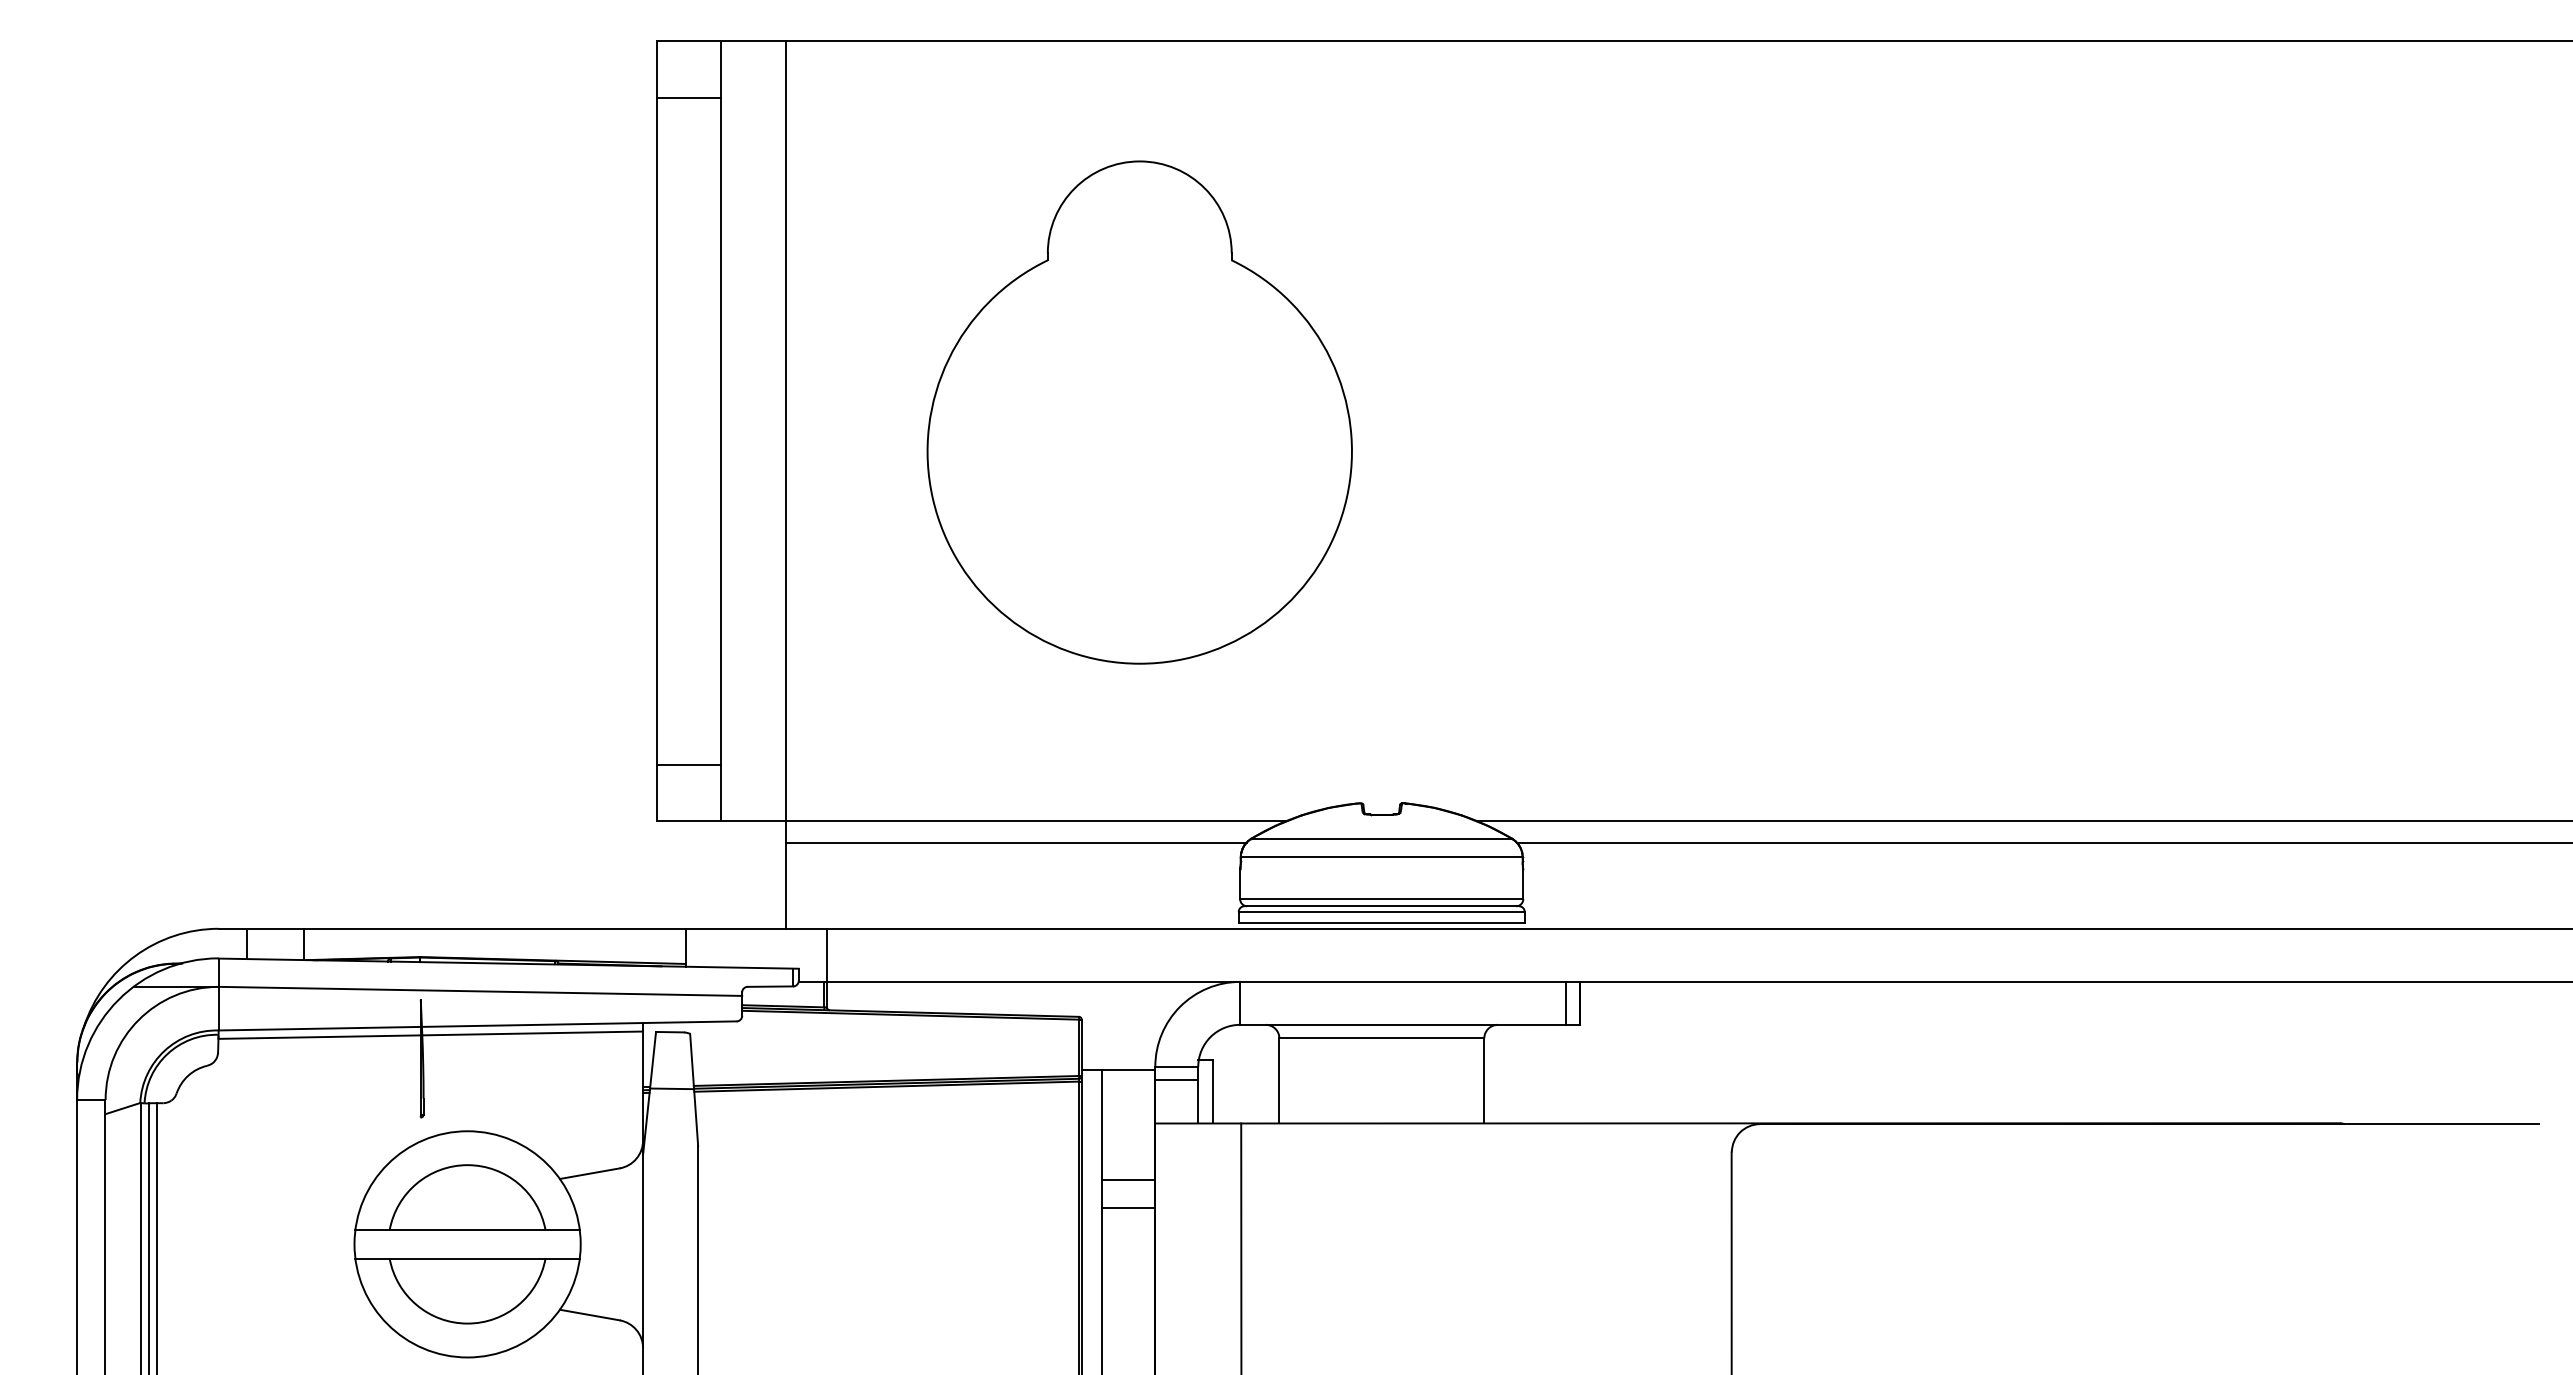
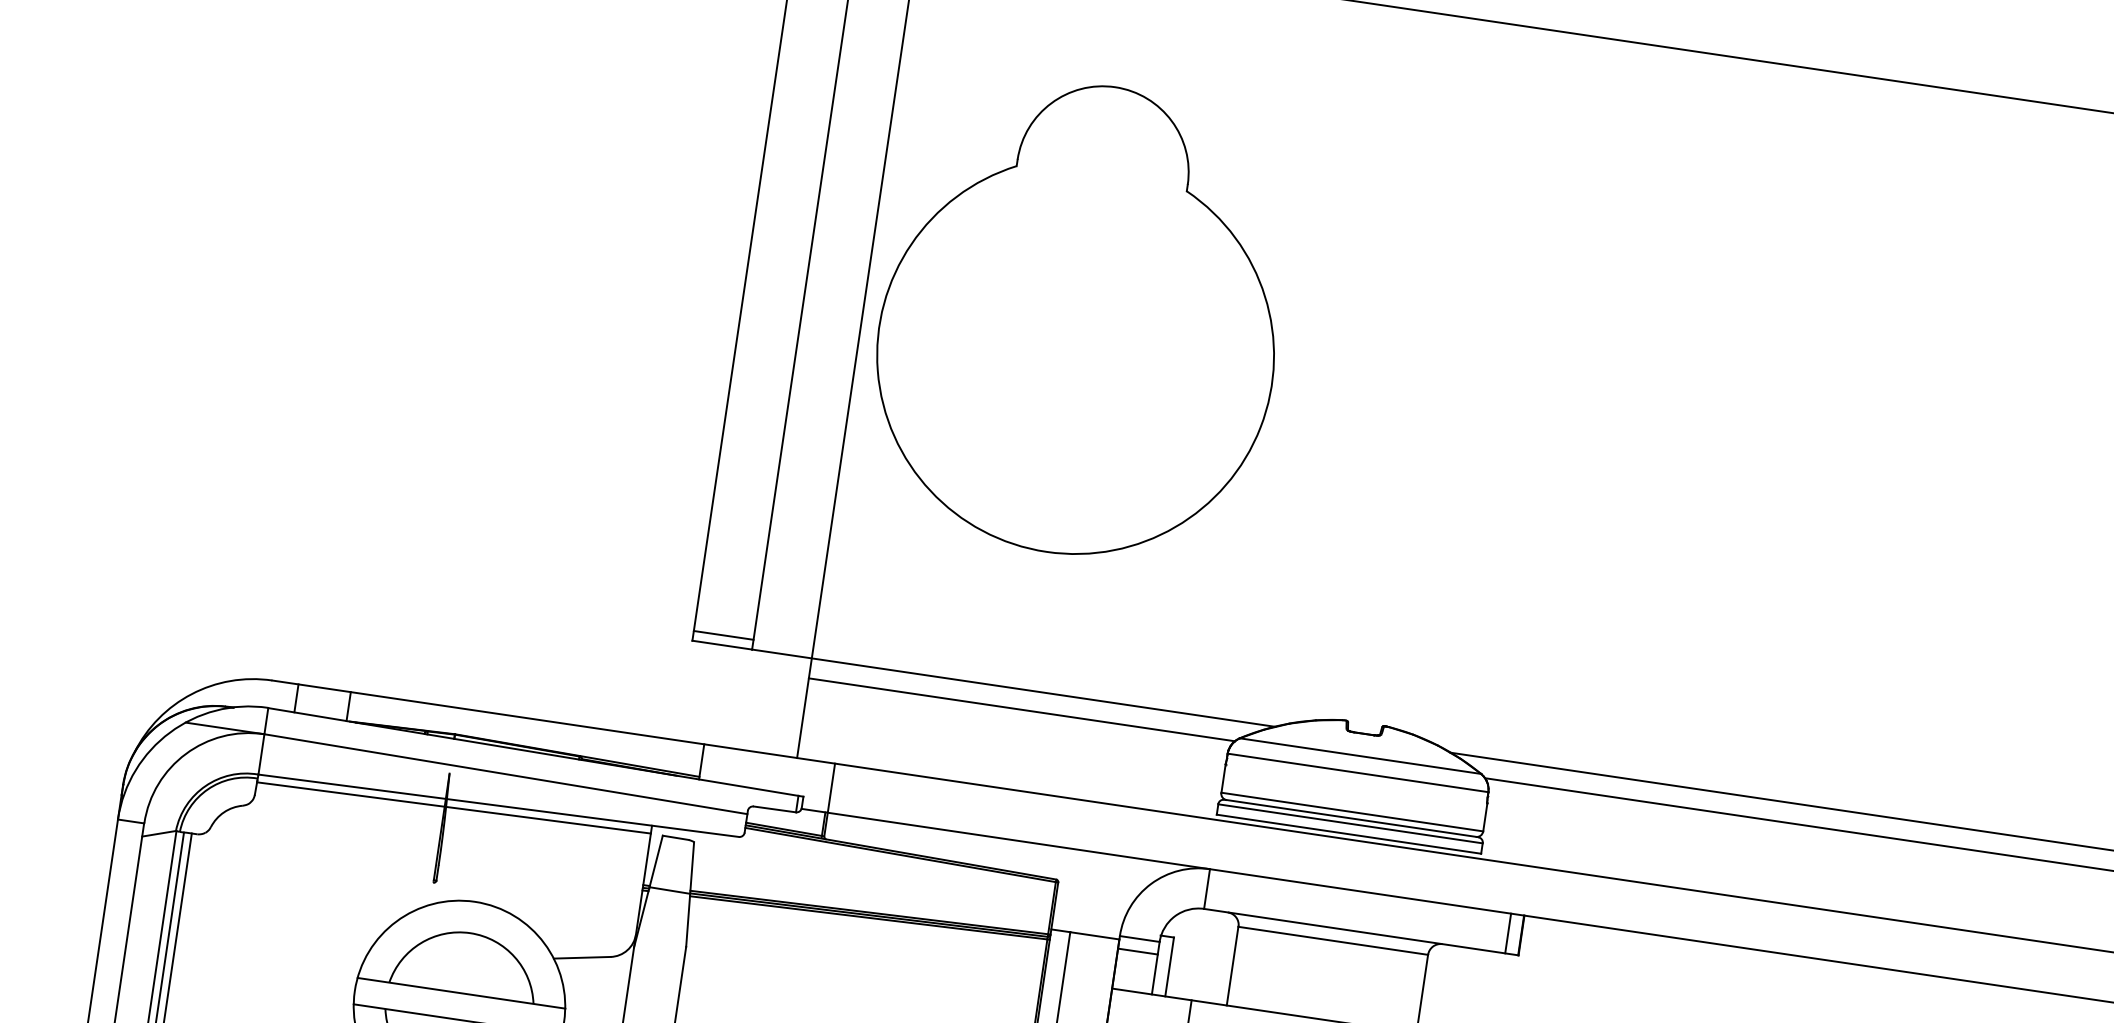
part: (1139, 412) -> (1080, 319), moved
line: (688, 764) -> (723, 635), moved

